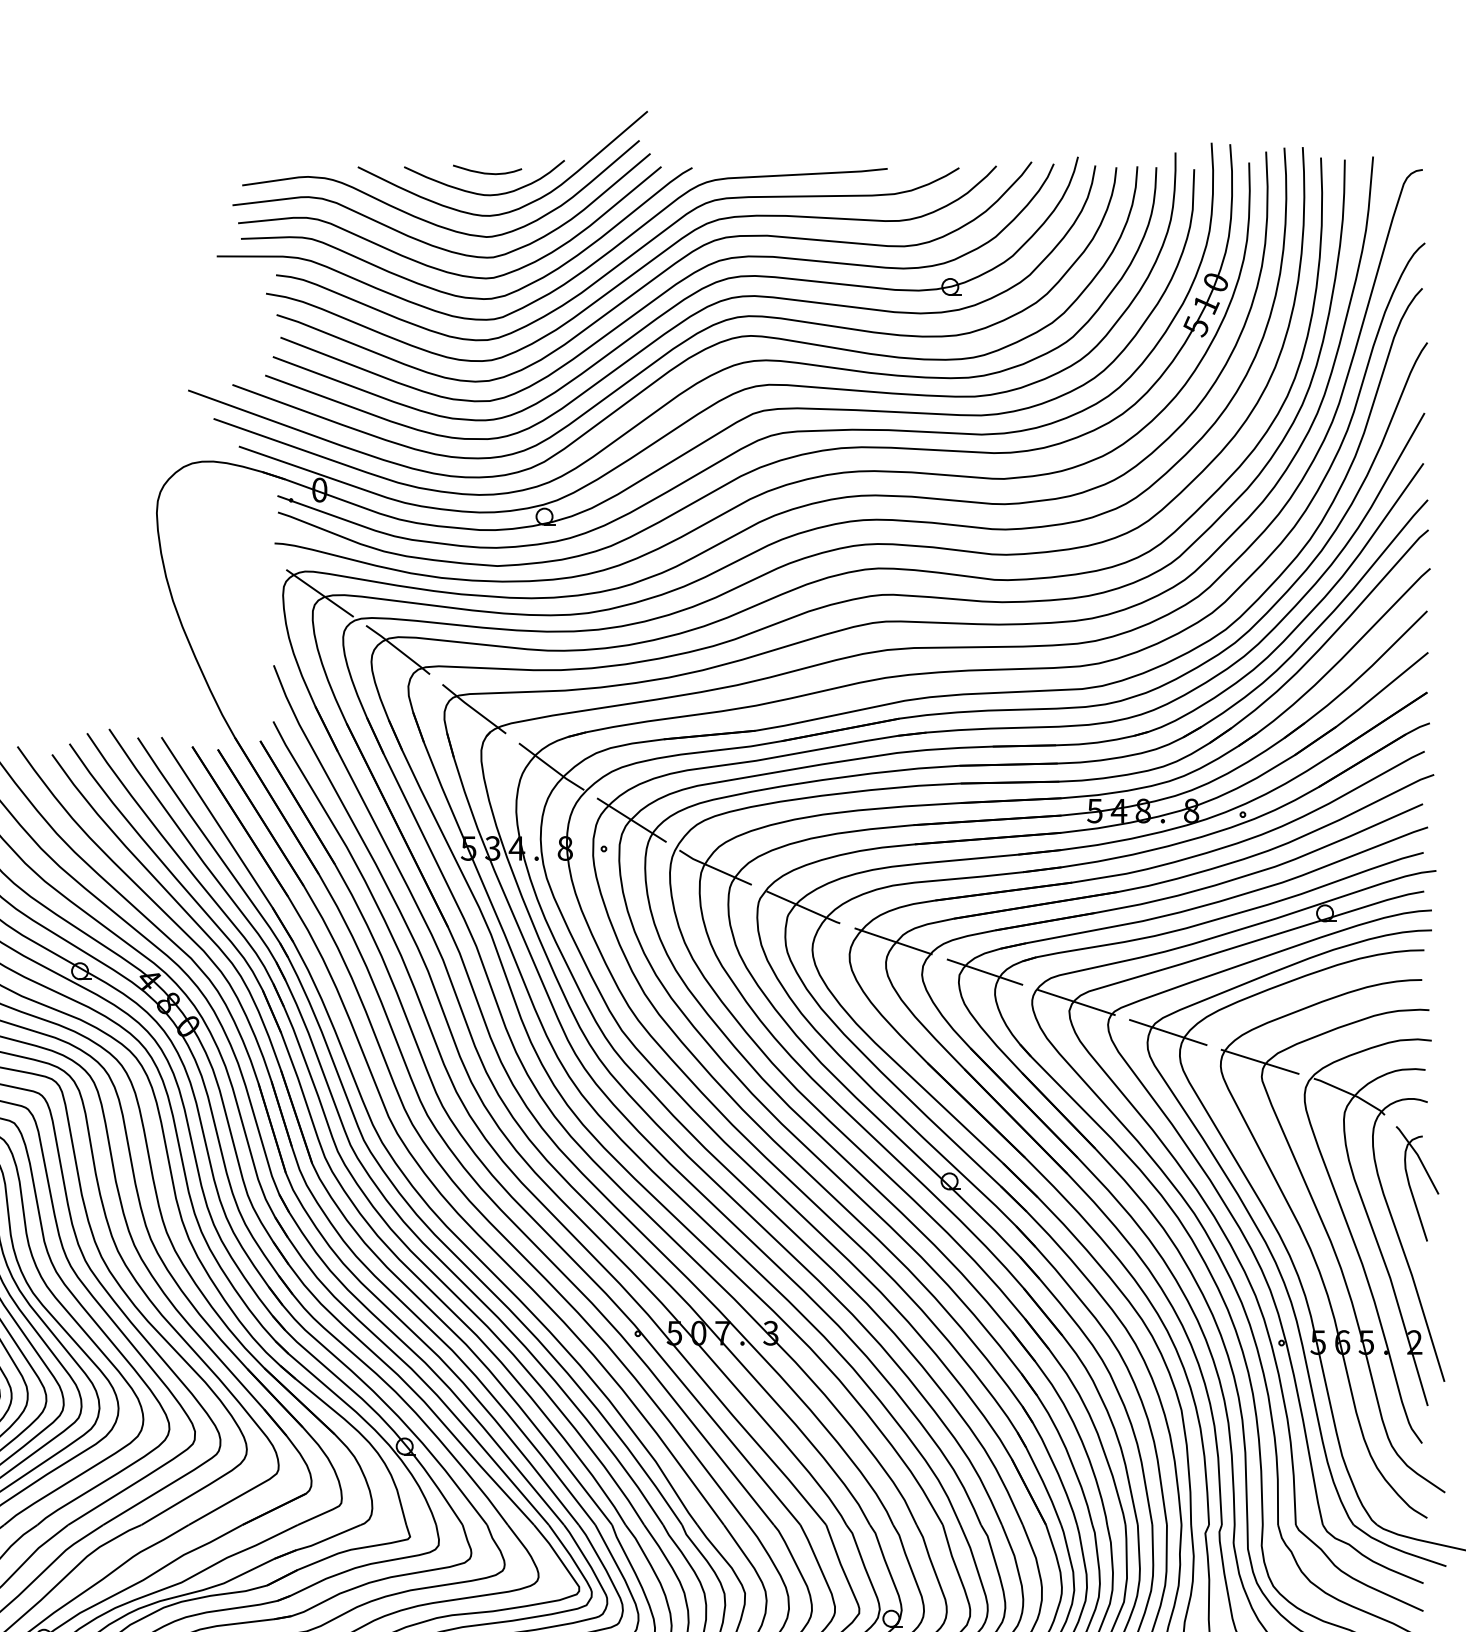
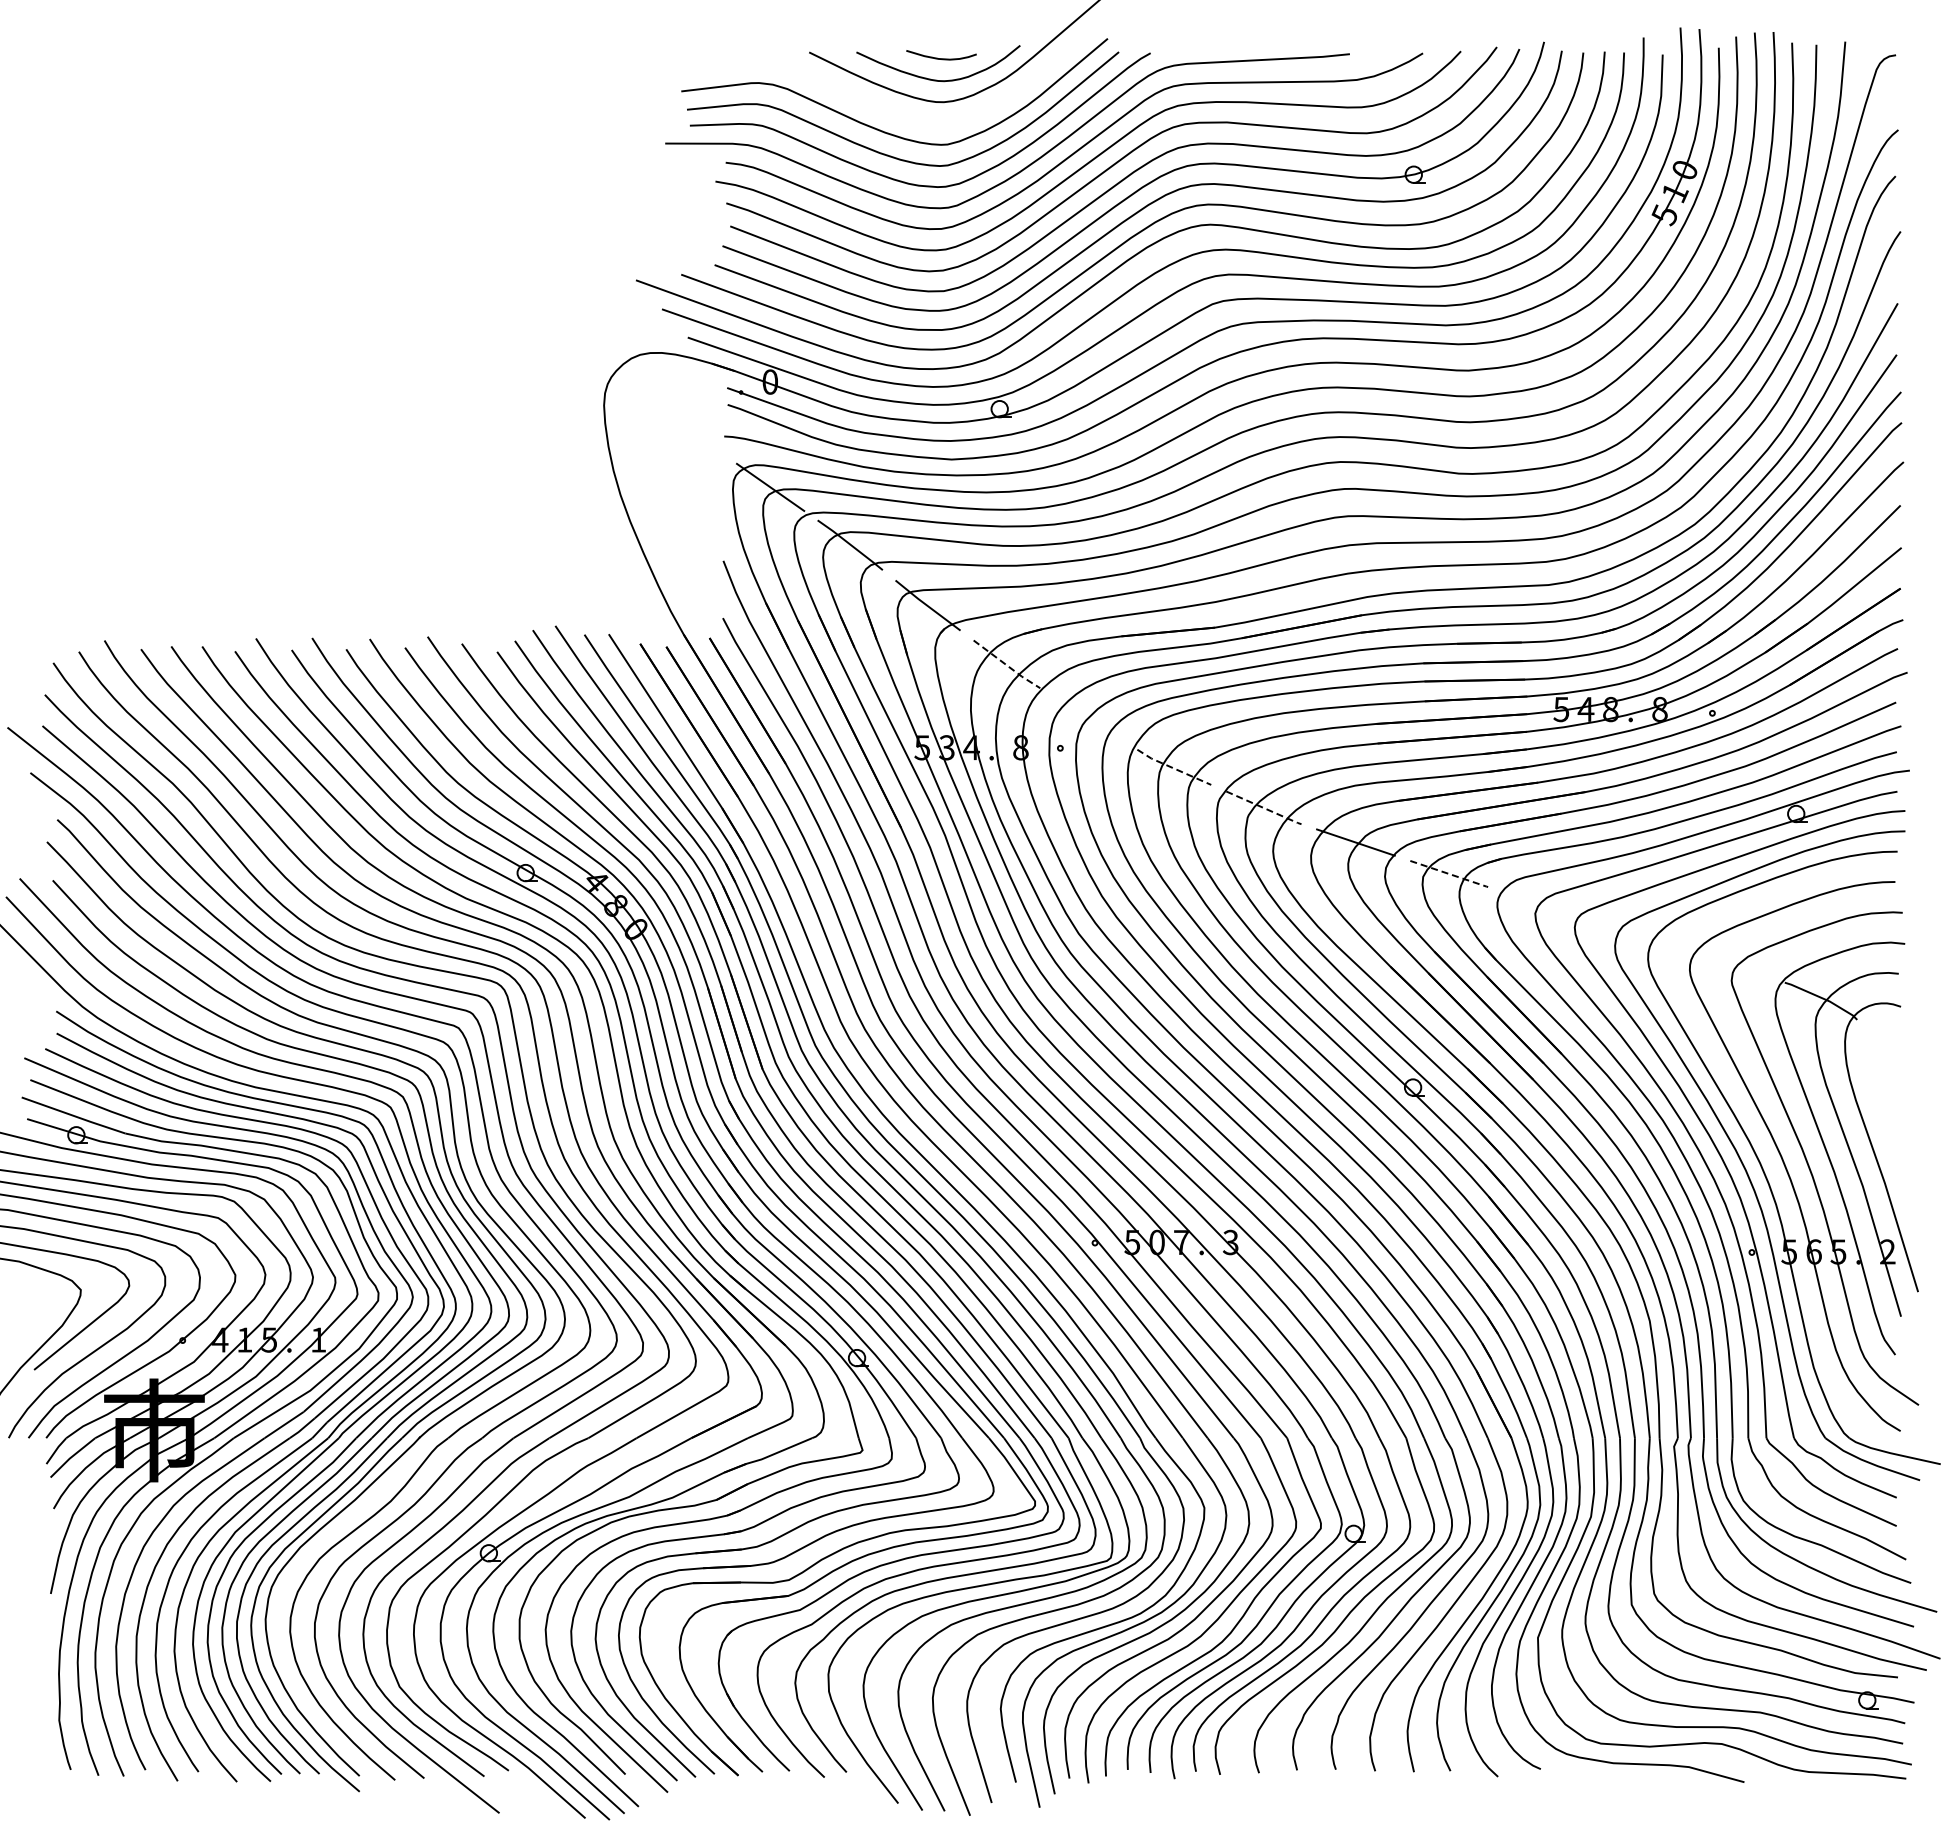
curve: (426, 220) -> (879, 106), removed
line: (551, 767) -> (1006, 665), solid -> dashed
line: (631, 819) -> (1088, 718), removed
line: (714, 868) -> (1173, 768), solid -> dashed
line: (804, 907) -> (1264, 808), solid -> dashed
line: (985, 972) -> (1449, 874), solid -> dashed
line: (1076, 1002) -> (1542, 904), removed
line: (1168, 1032) -> (1636, 935), removed
line: (1259, 1061) -> (1729, 965), removed
part: (1410, 1185) -> (1883, 1091), removed

